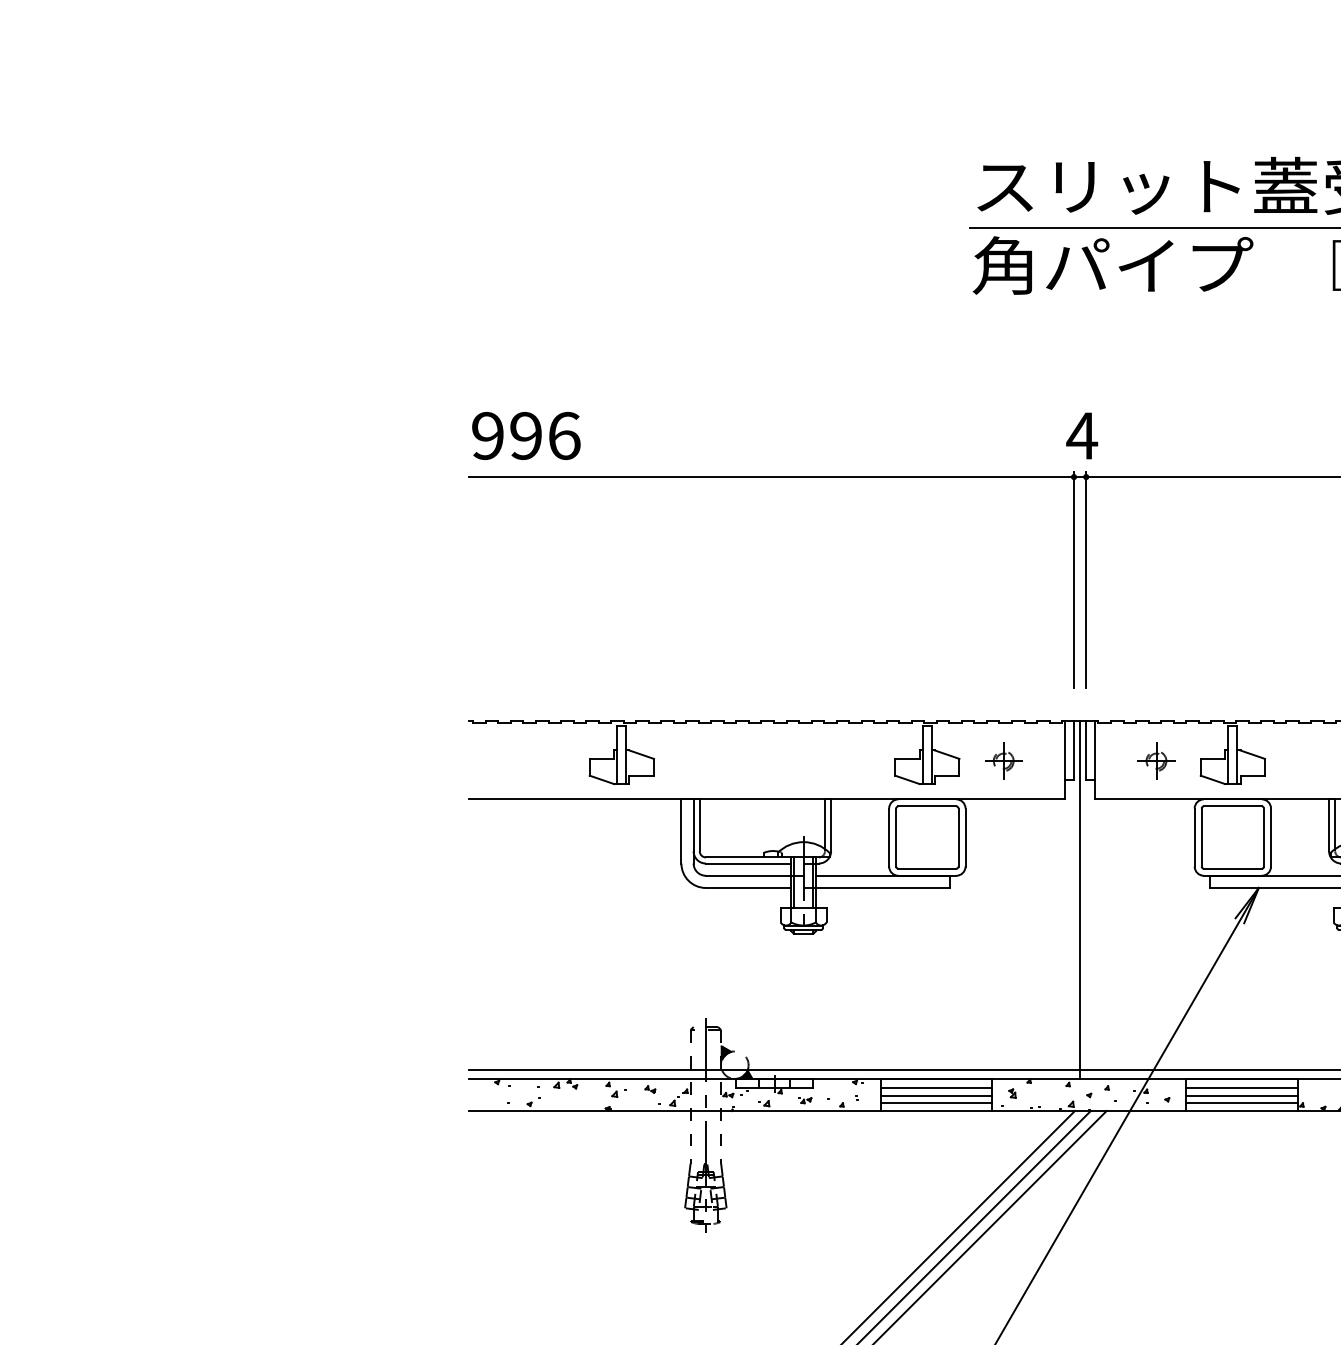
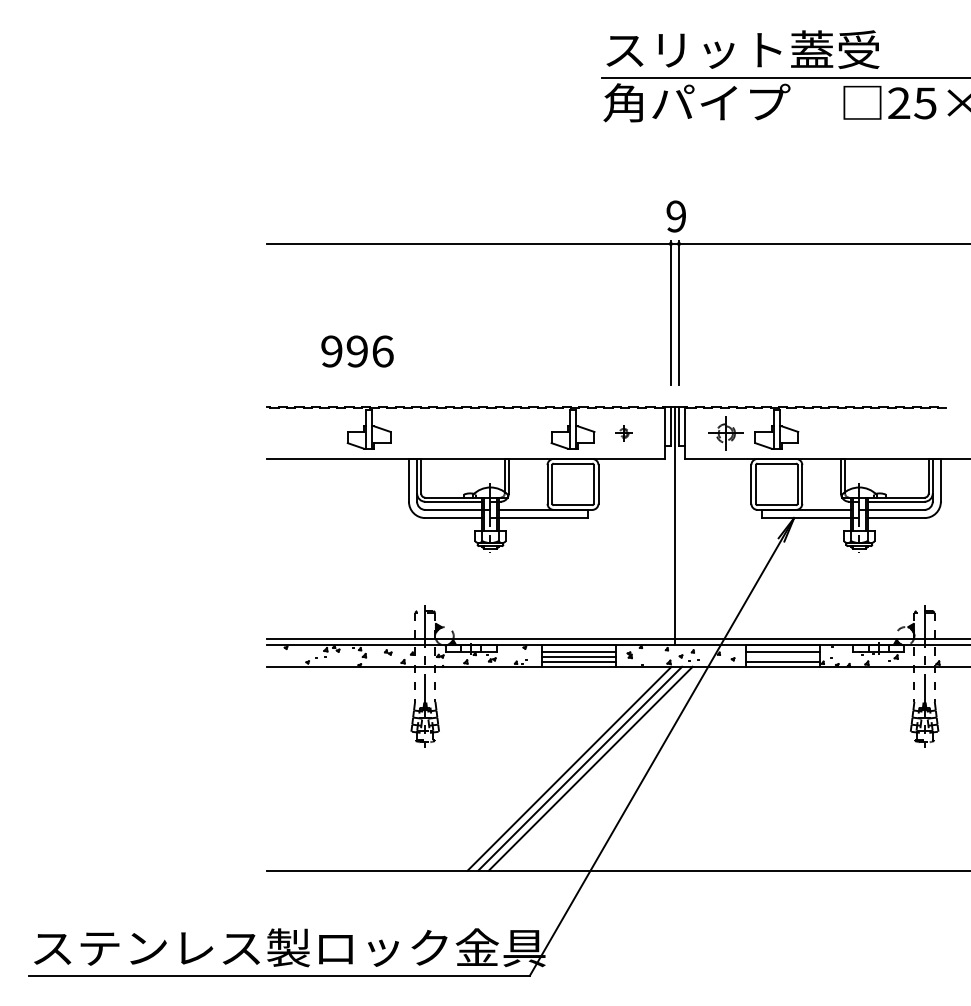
text: (526, 435) -> (357, 351), moved
text: (1080, 435) -> (675, 216), 4 -> 9
part: (1003, 761) -> (623, 433), size x0.7
part: (1155, 761) -> (725, 433), size x1.4
line: (1241, 1095) -> (782, 656), removed

